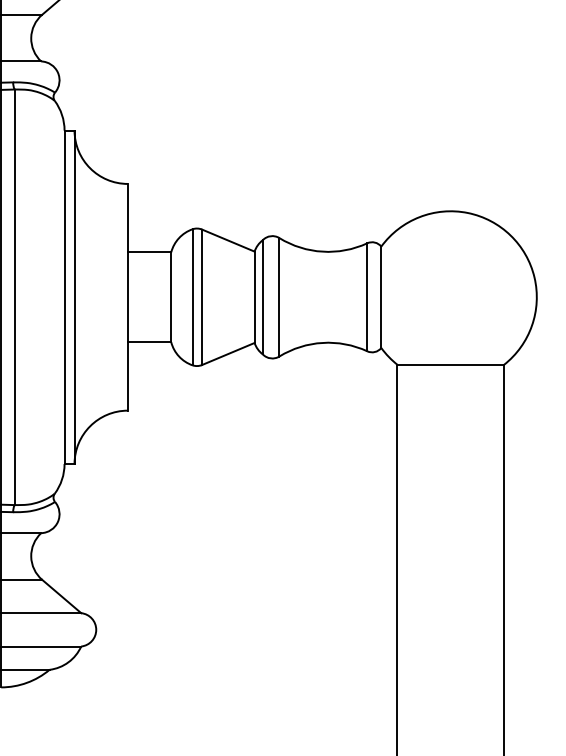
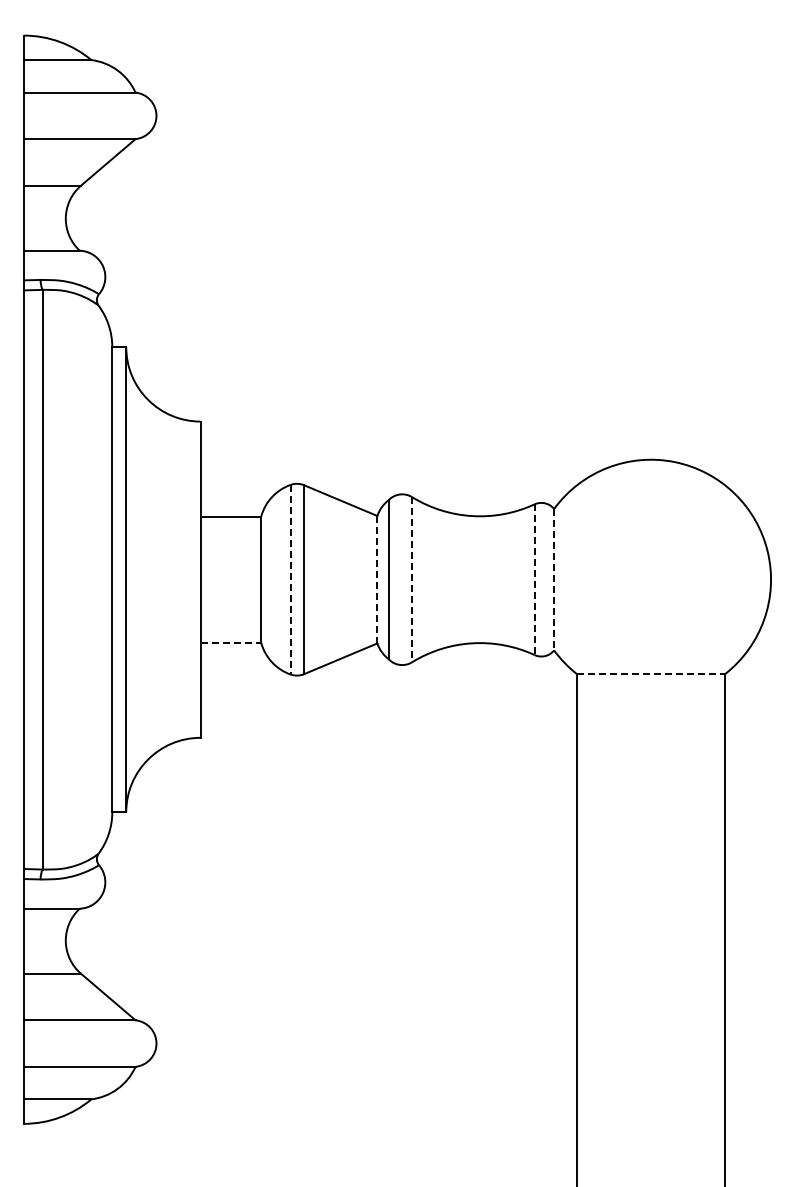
line: (192, 297) -> (290, 579), solid -> dashed
line: (254, 297) -> (377, 579), solid -> dashed
line: (279, 297) -> (412, 579), solid -> dashed
line: (367, 297) -> (534, 580), solid -> dashed
line: (381, 297) -> (554, 579), solid -> dashed
line: (150, 342) -> (231, 642), solid -> dashed
line: (451, 365) -> (651, 674), solid -> dashed

